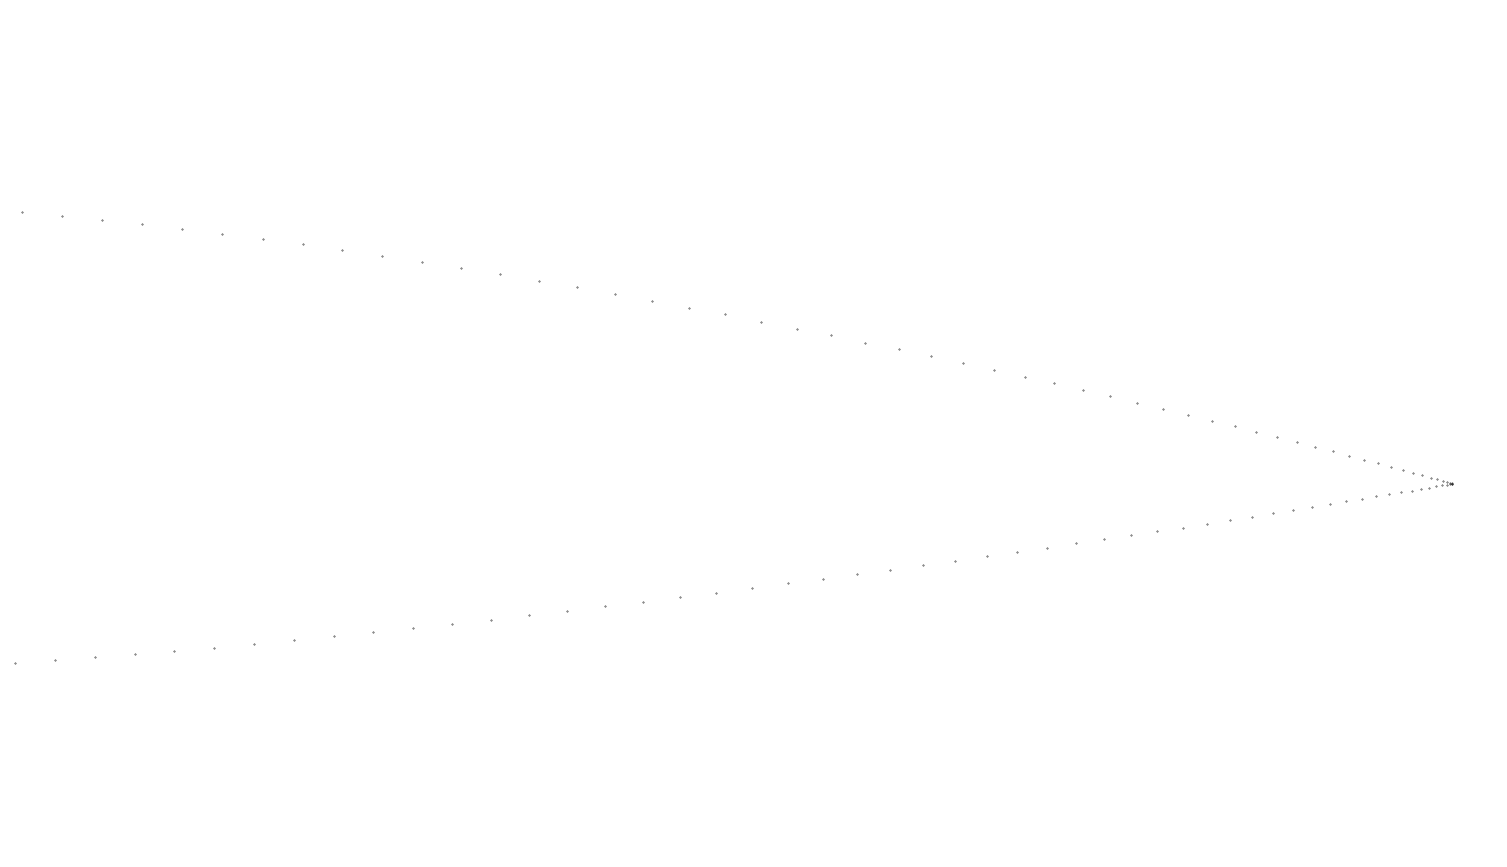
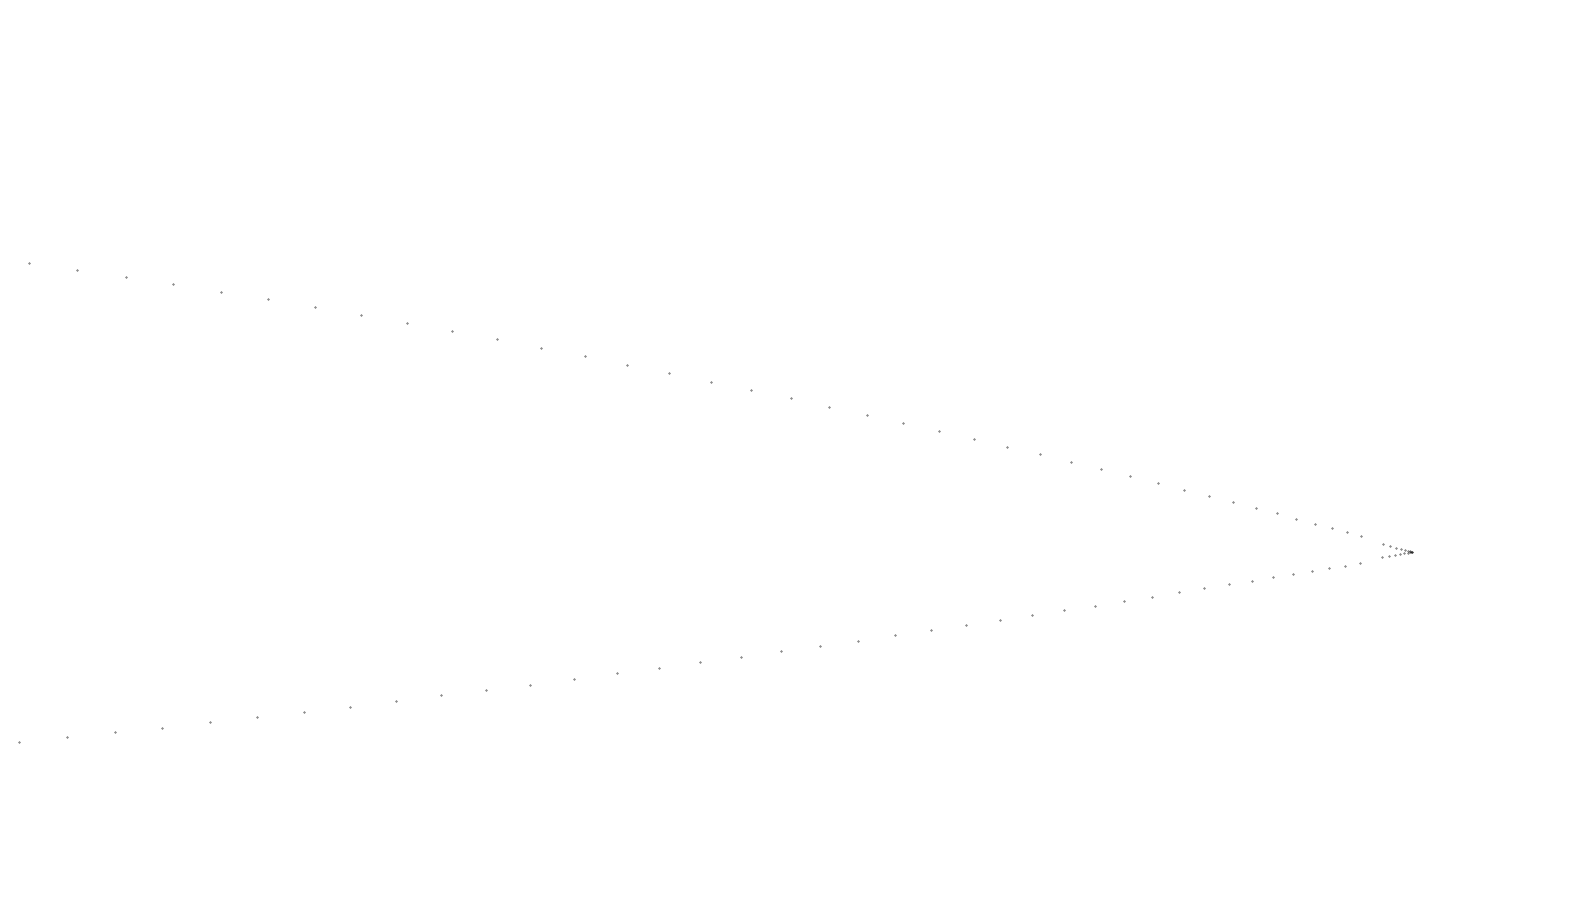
part: (1432, 482) -> (1397, 551), size x0.6

